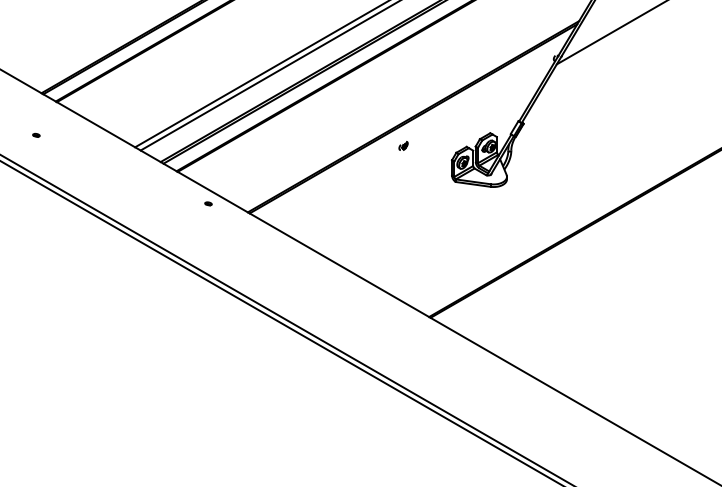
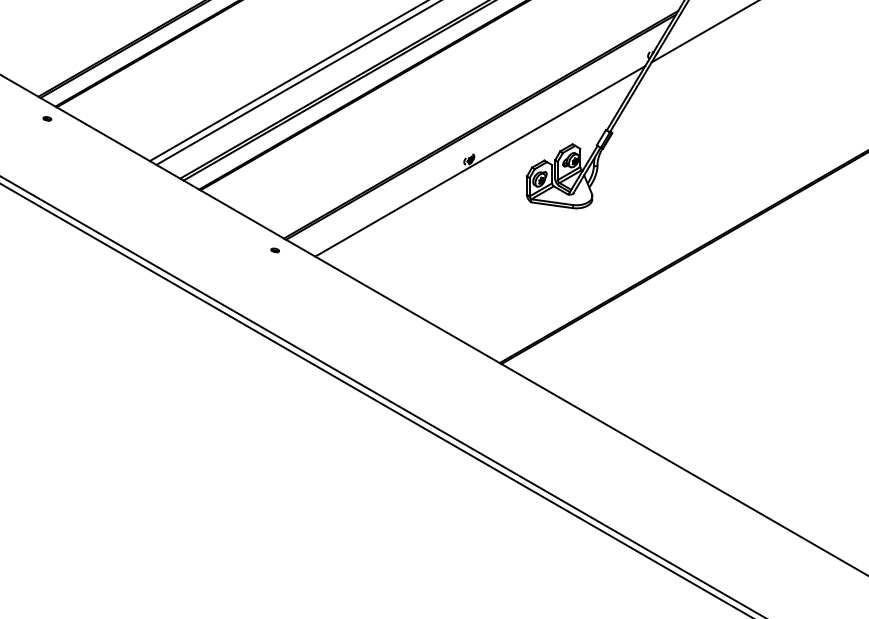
part: (36, 135) -> (47, 118), moved
line: (412, 147) -> (480, 161), added
part: (207, 203) -> (274, 250), moved

